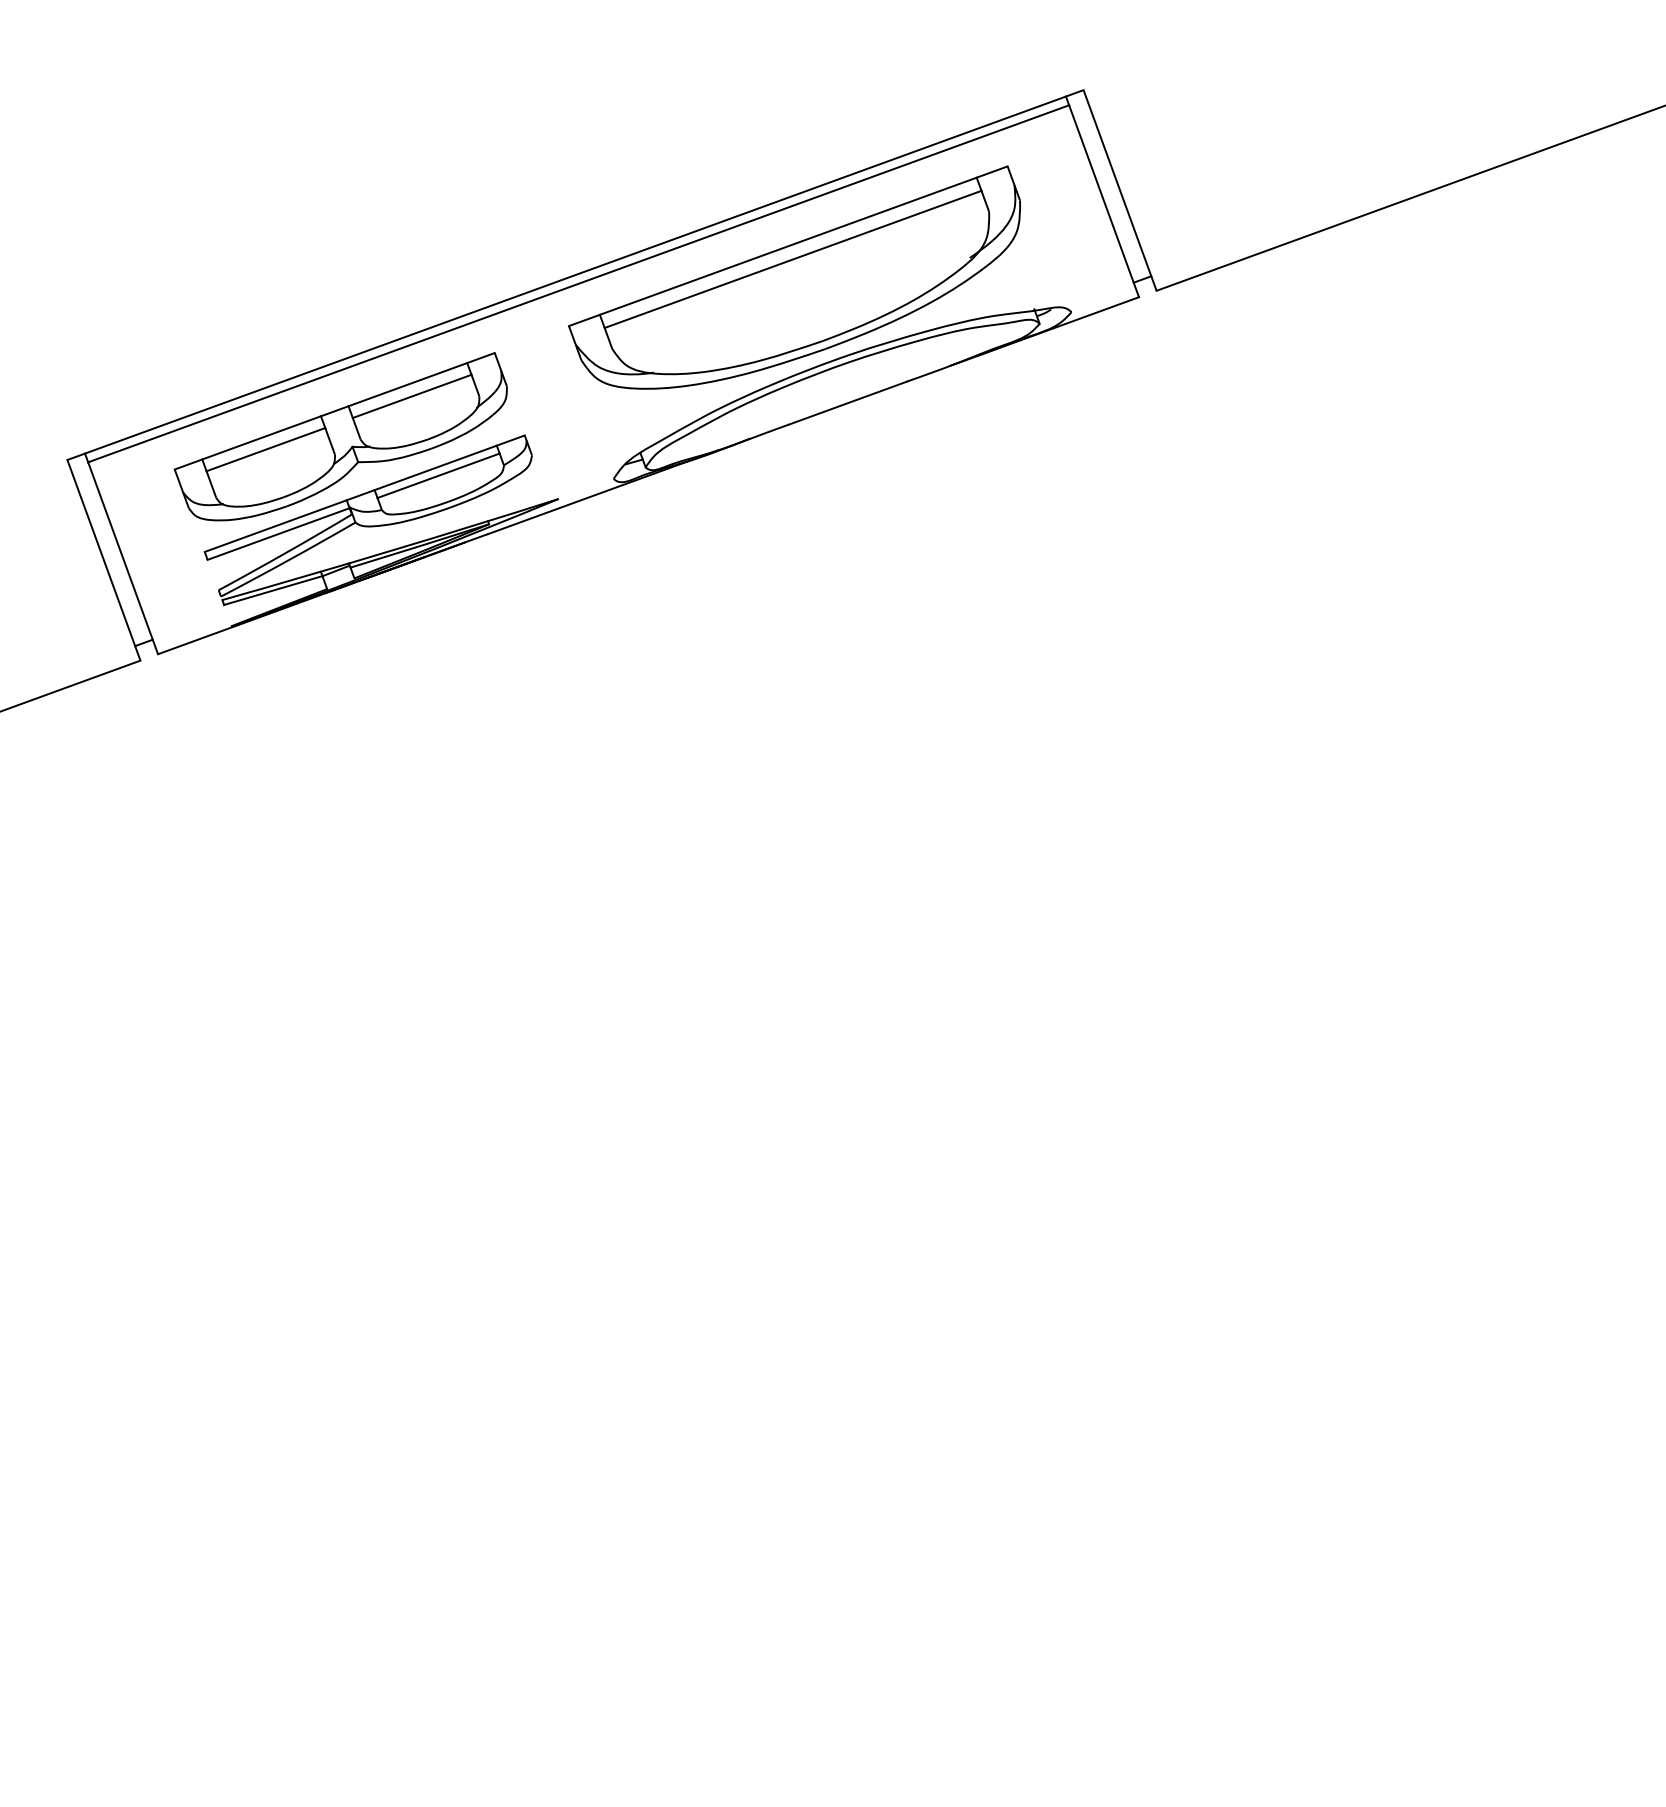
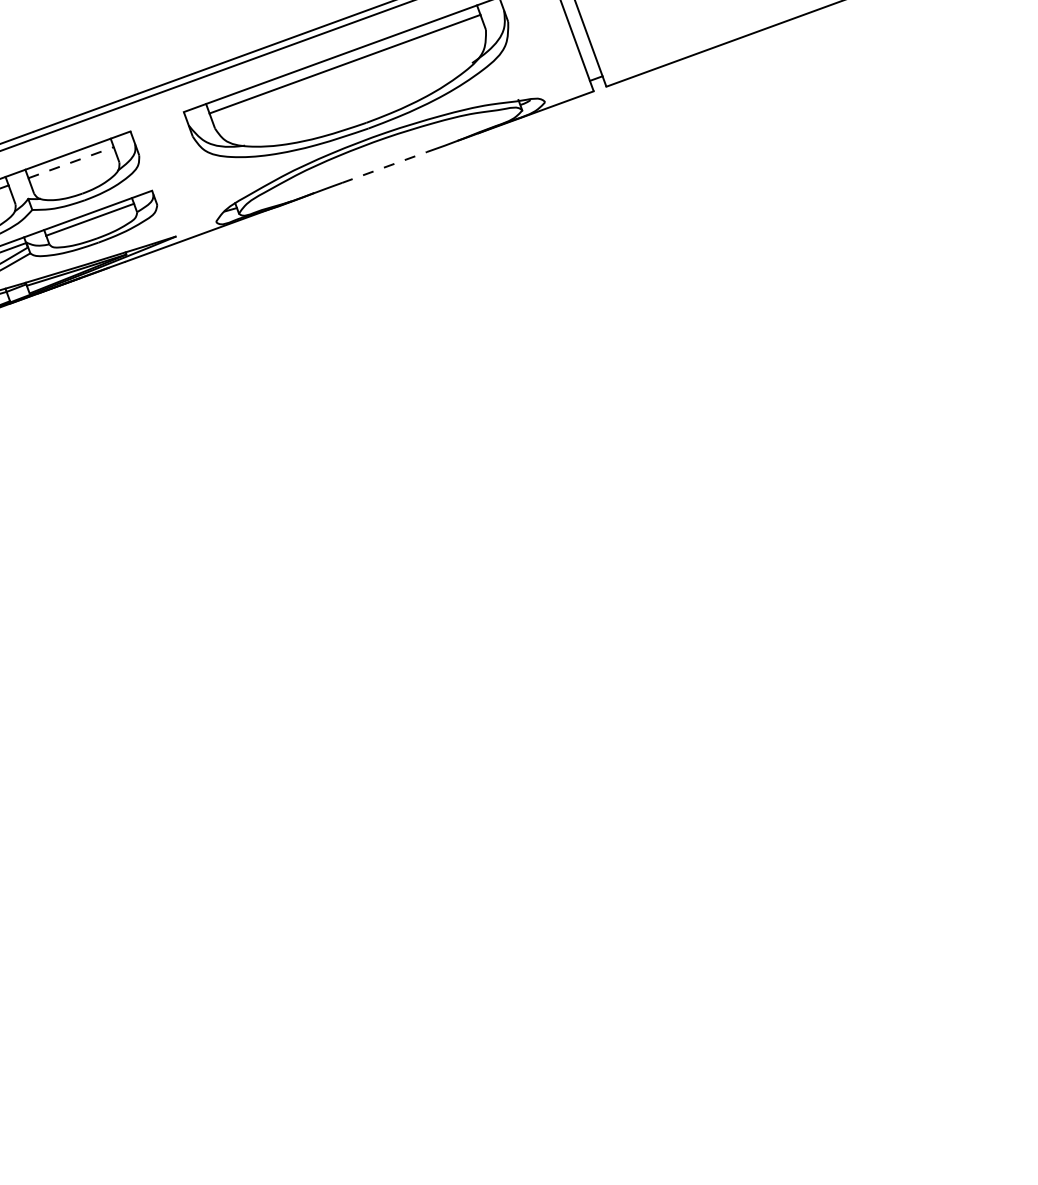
line: (412, 396) -> (71, 162), solid -> dashed
line: (848, 403) -> (384, 167), solid -> dashed

